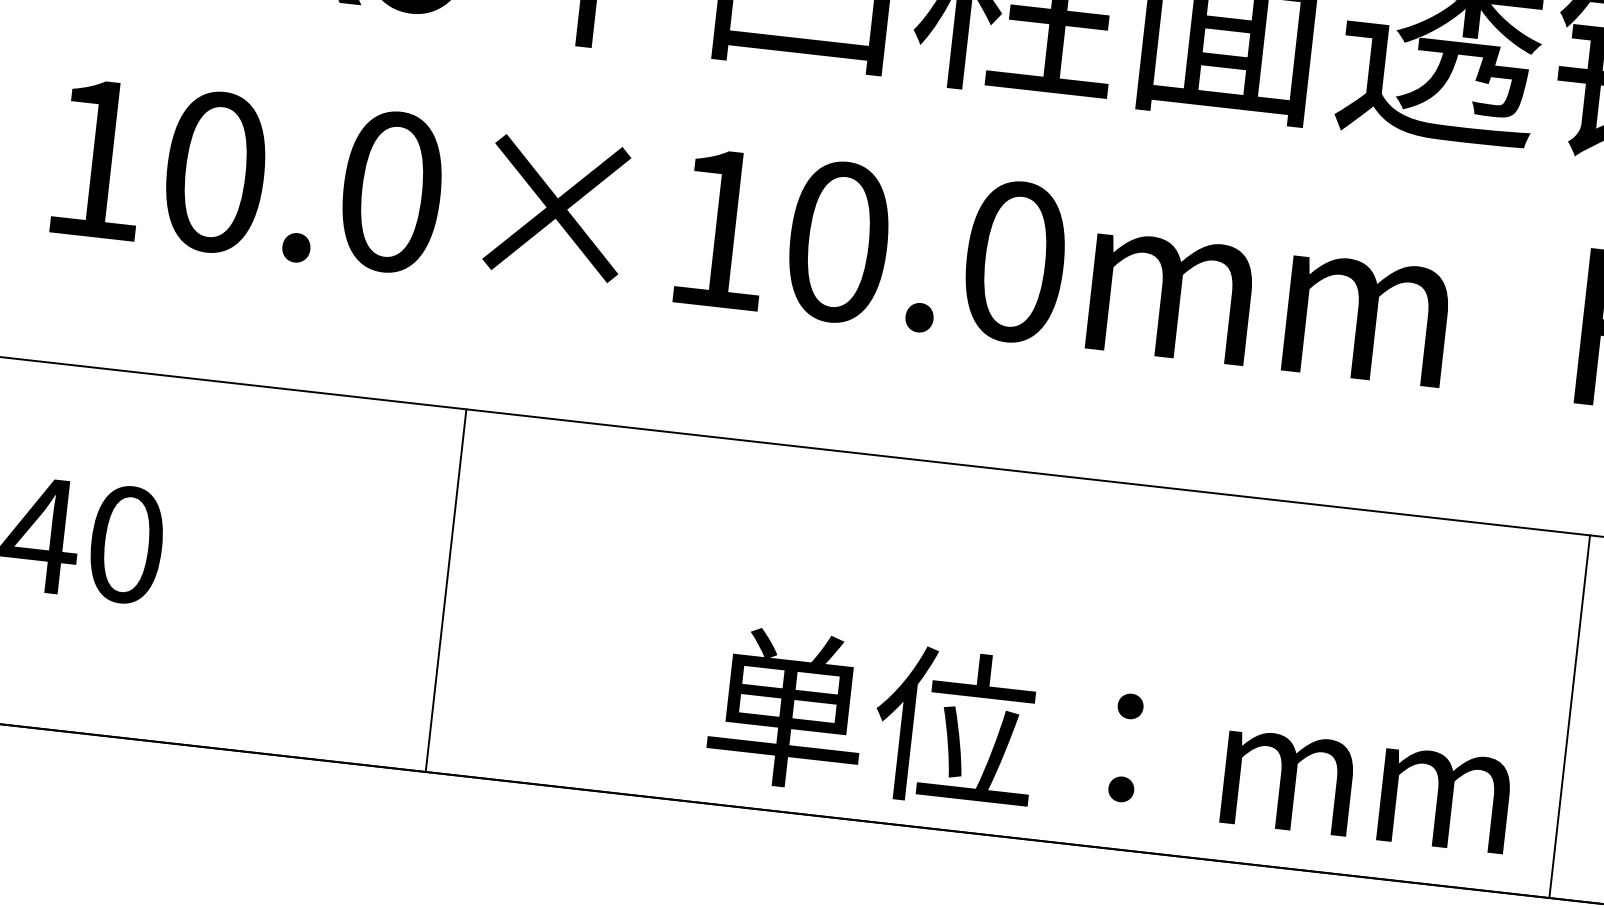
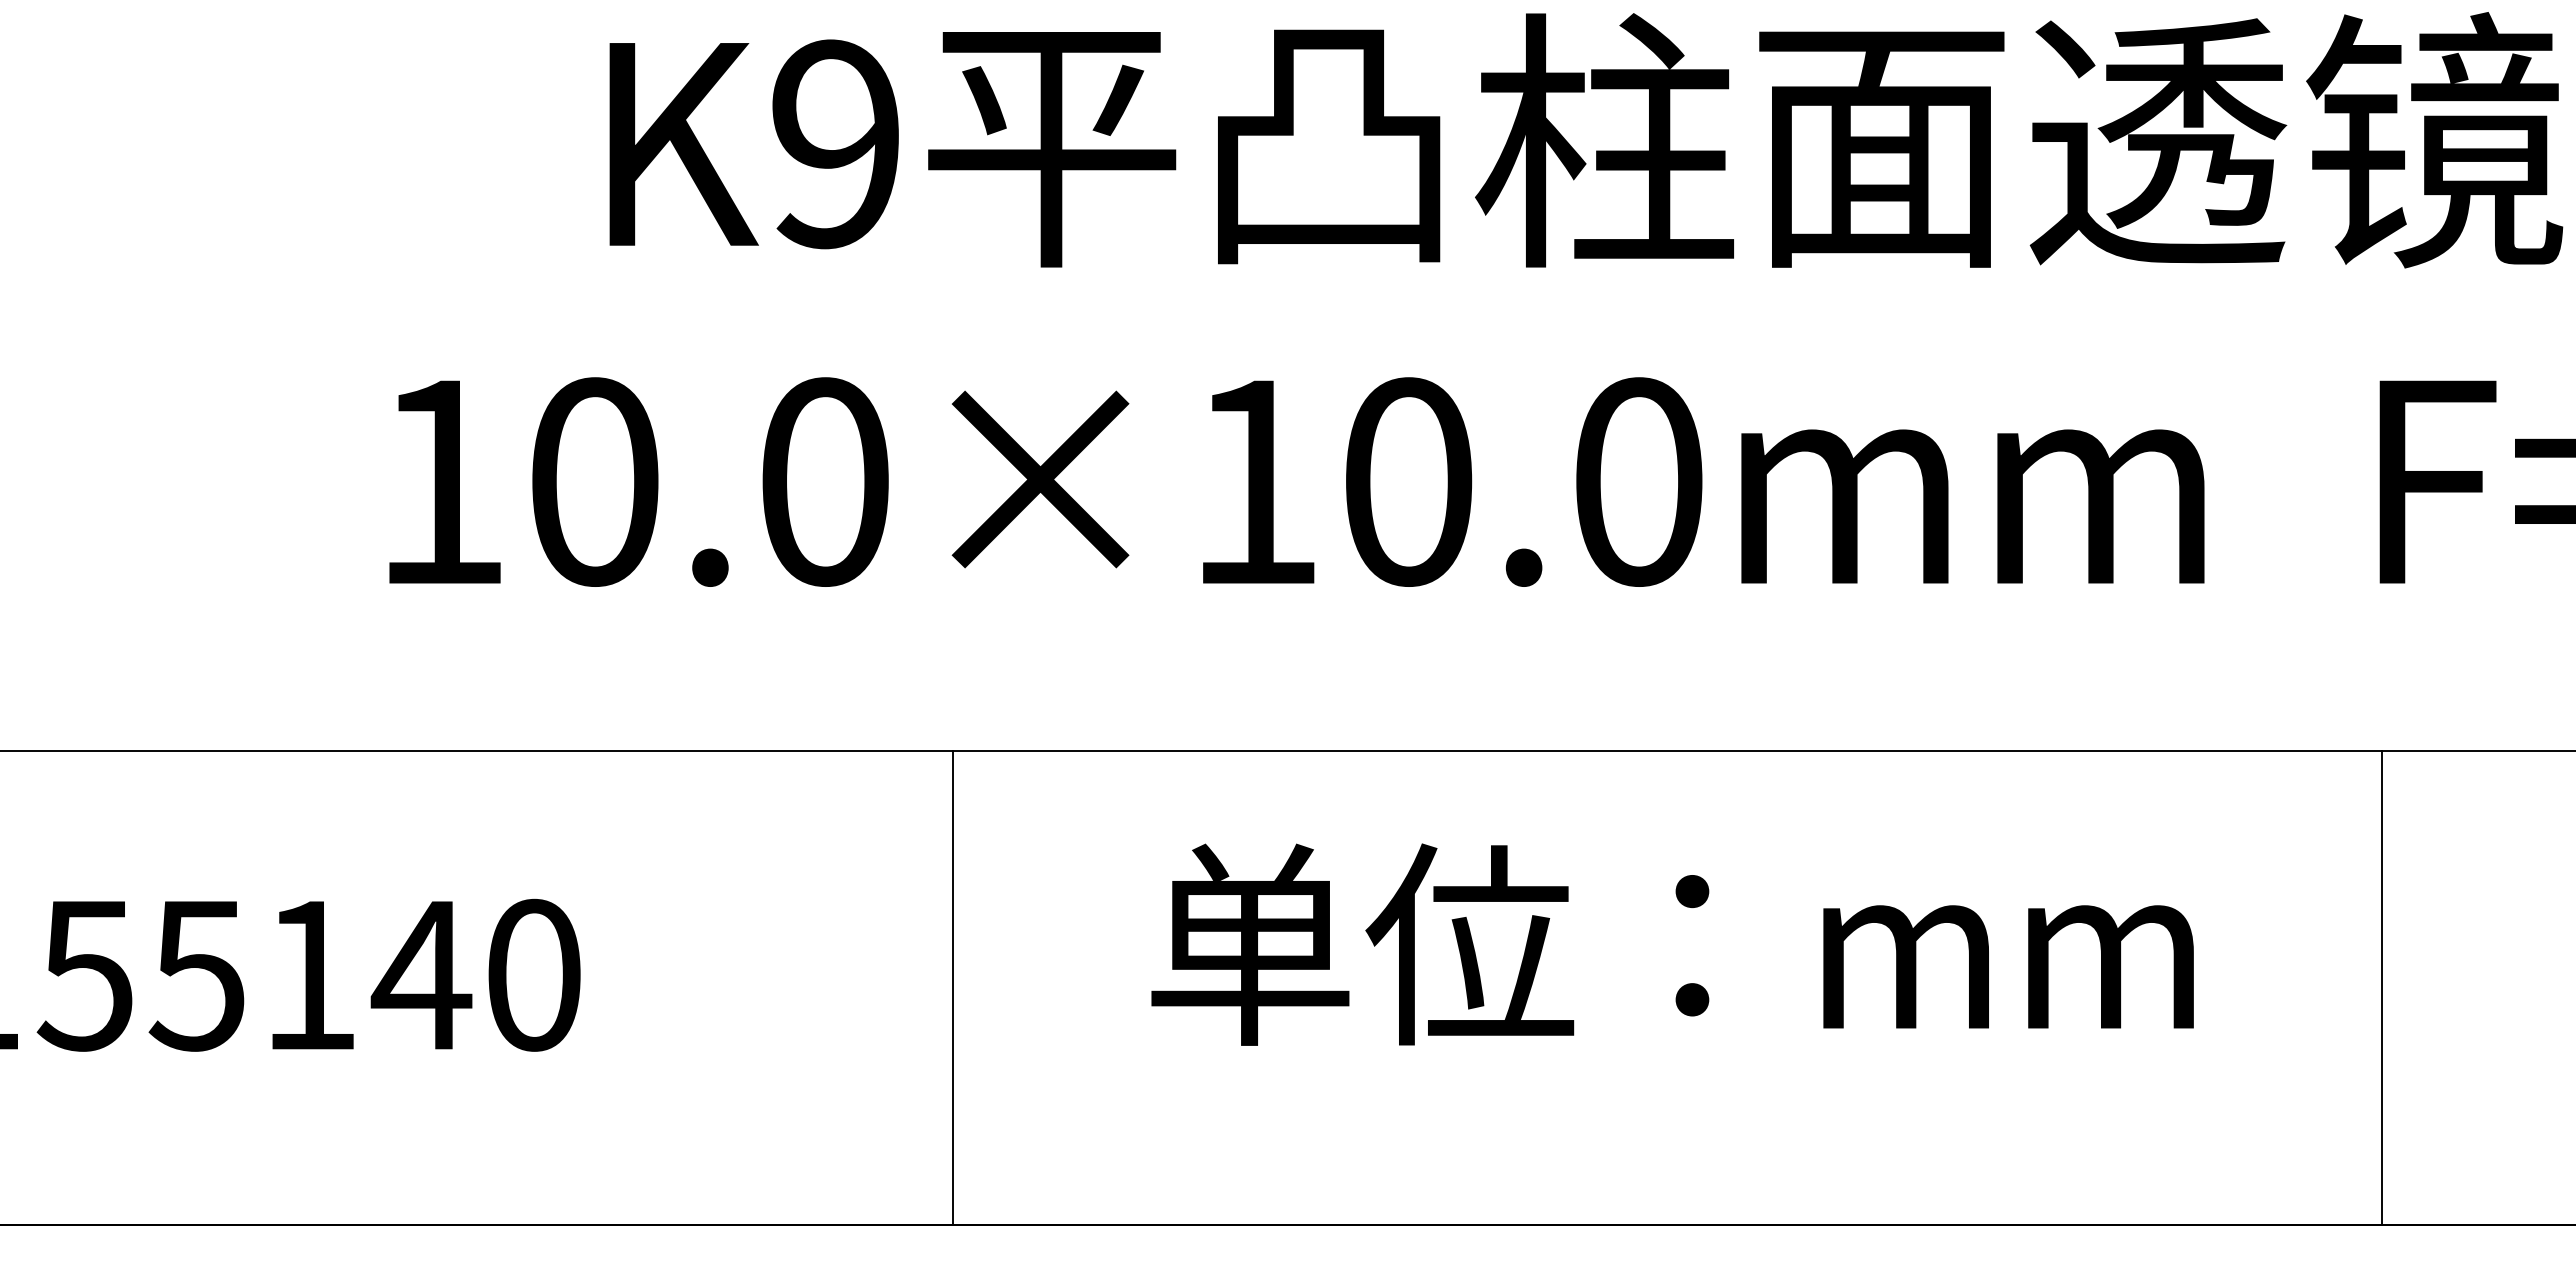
line: (1570, 716) -> (2382, 987), moved
text: (1110, 745) -> (1672, 944), moved

